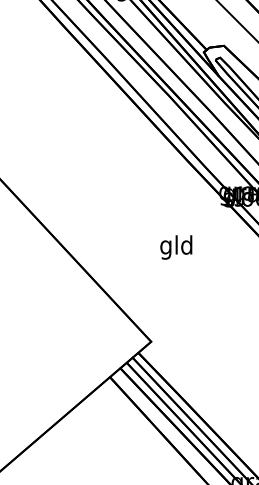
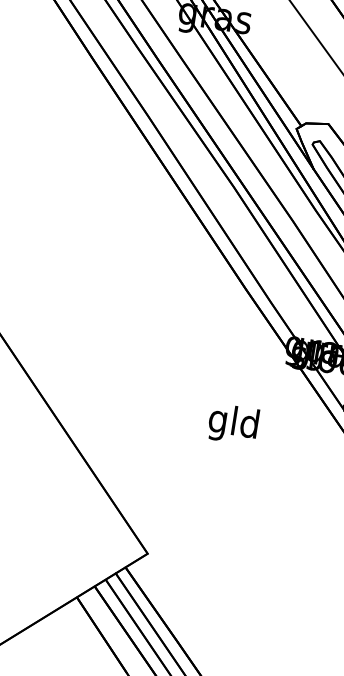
text: (176, 247) -> (233, 424), moved

